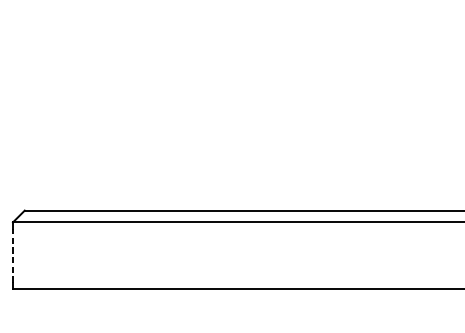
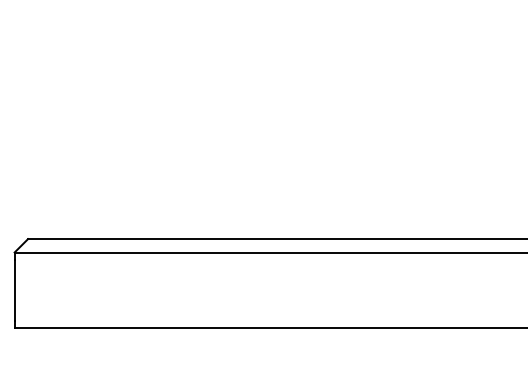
line: (12, 254) -> (14, 289), dashed -> solid

